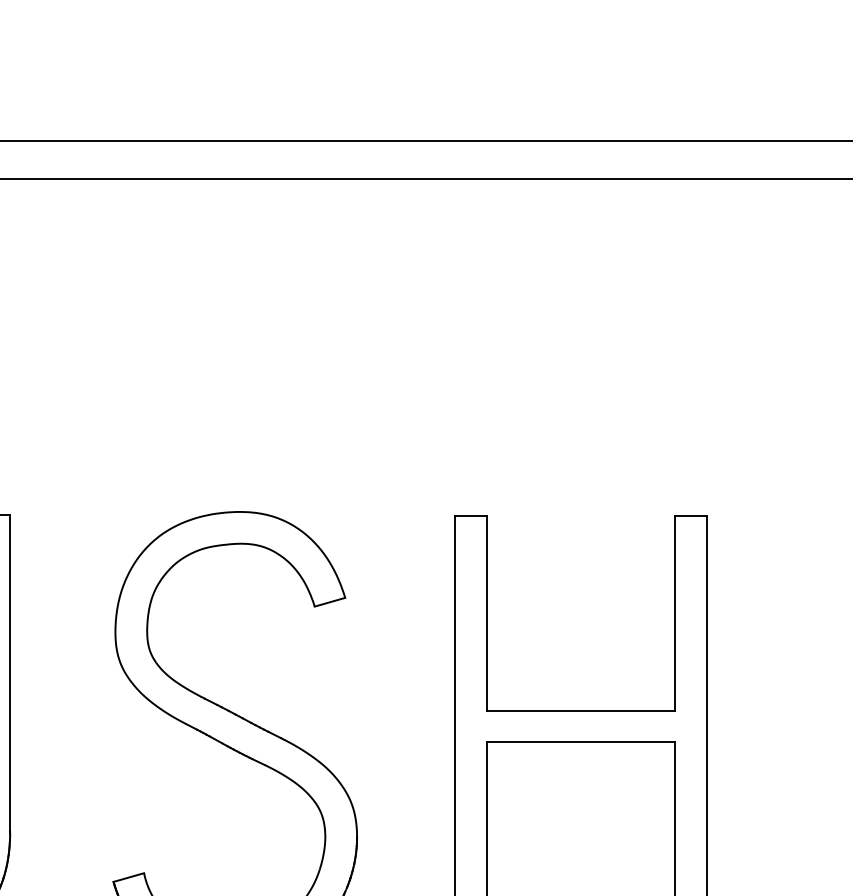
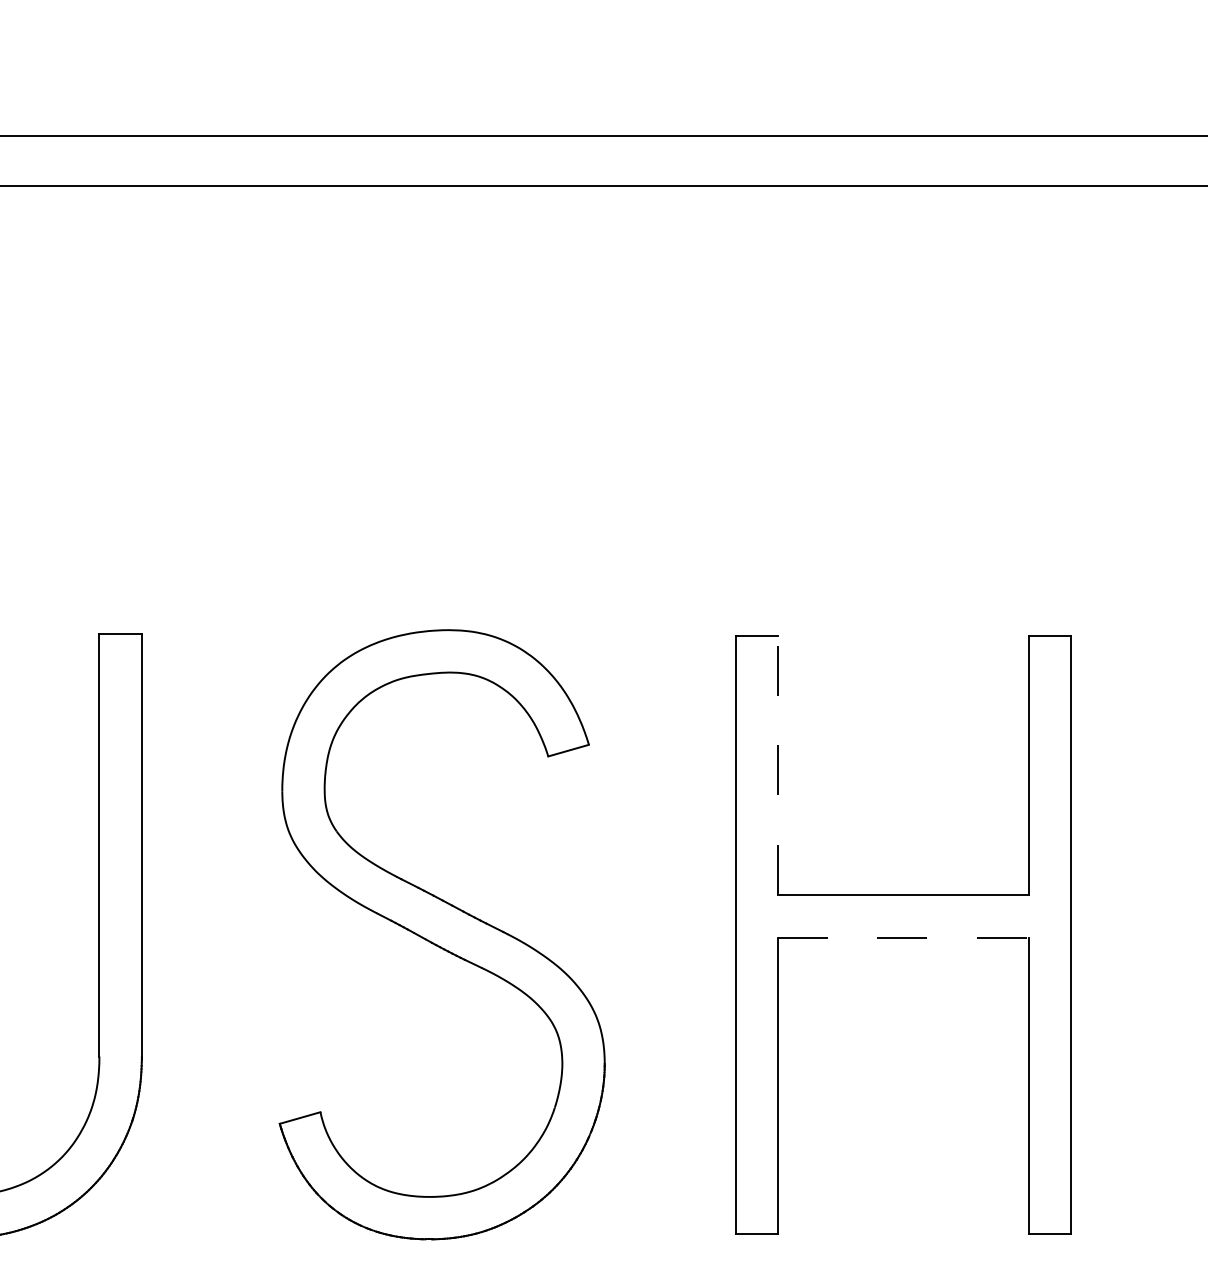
line: (486, 613) -> (777, 765), solid -> dashed
line: (580, 742) -> (903, 937), solid -> dashed

